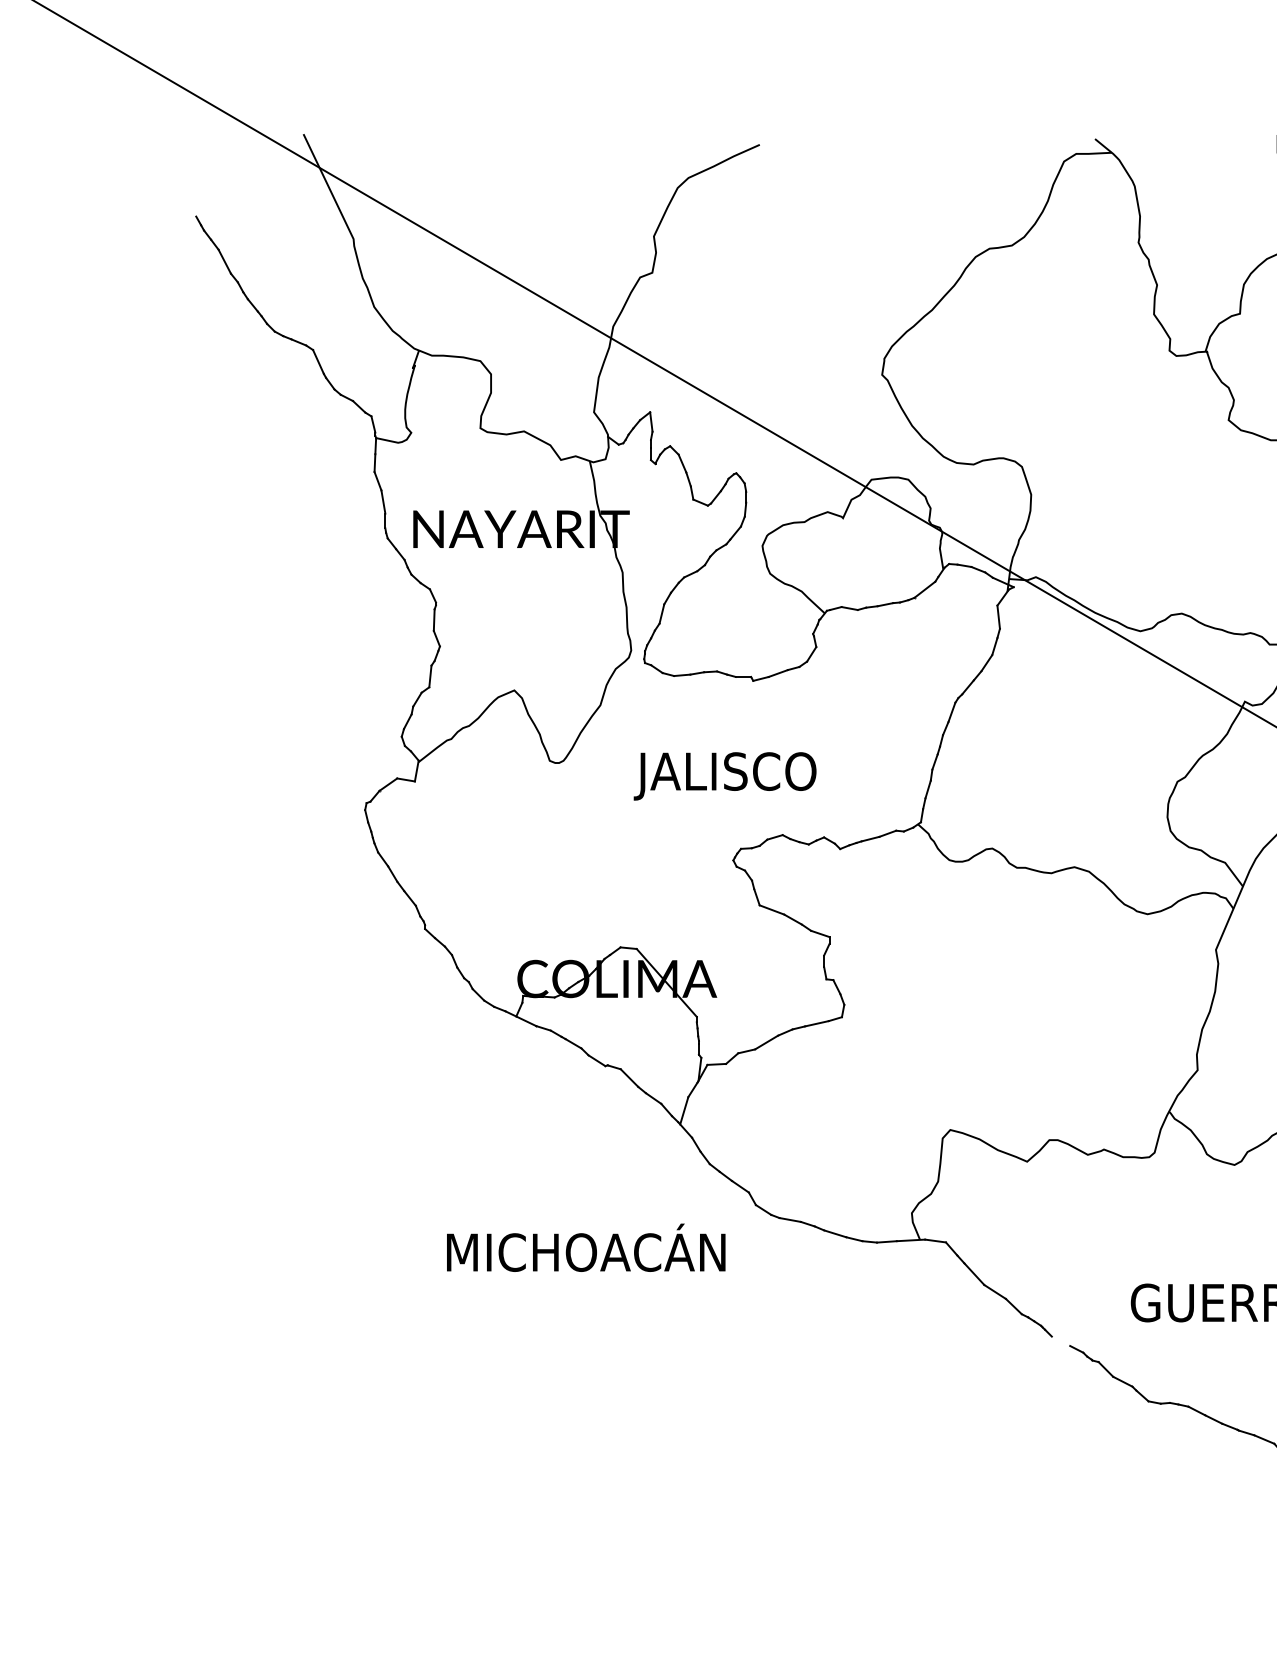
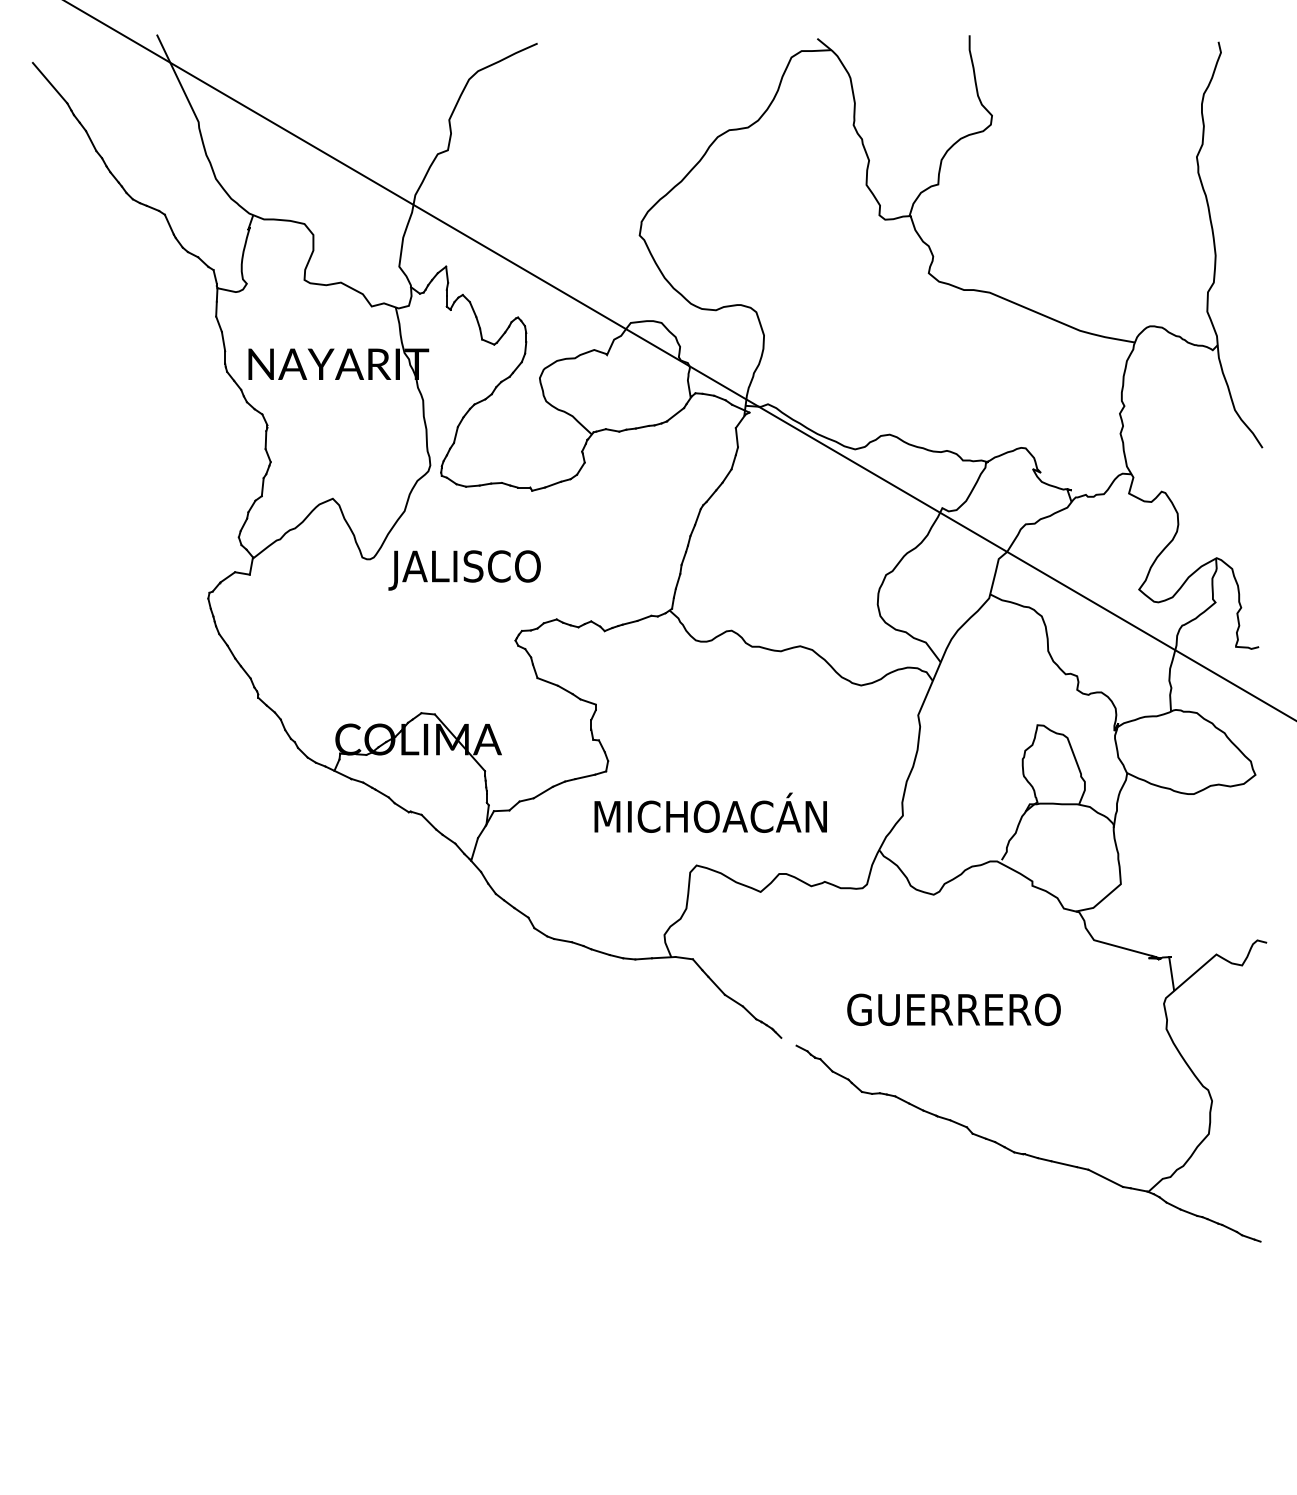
line: (174, 191) -> (49, 82), added
text: (724, 776) -> (464, 570), moved
text: (585, 1247) -> (710, 812), moved

